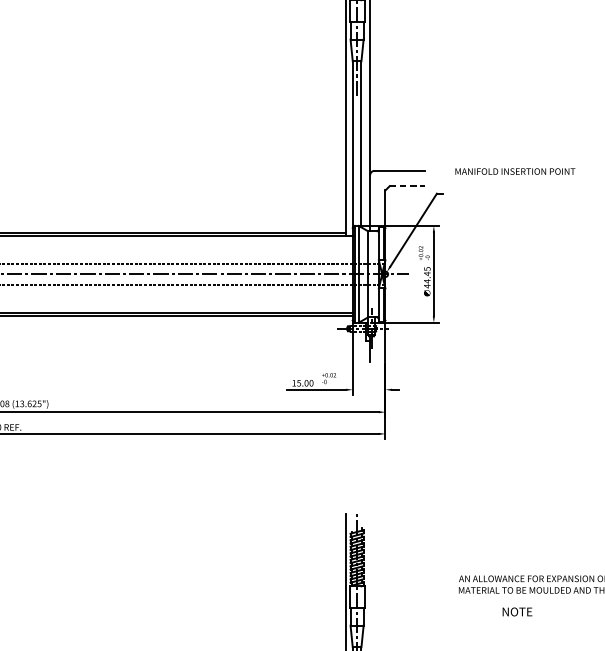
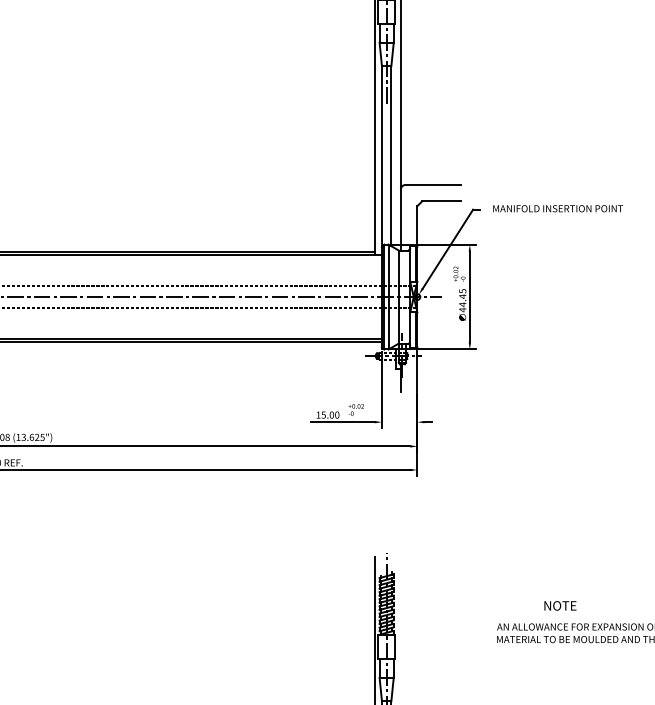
text: (515, 171) -> (558, 208), moved
line: (407, 186) -> (441, 201), dashed -> solid
text: (517, 611) -> (560, 605), moved

